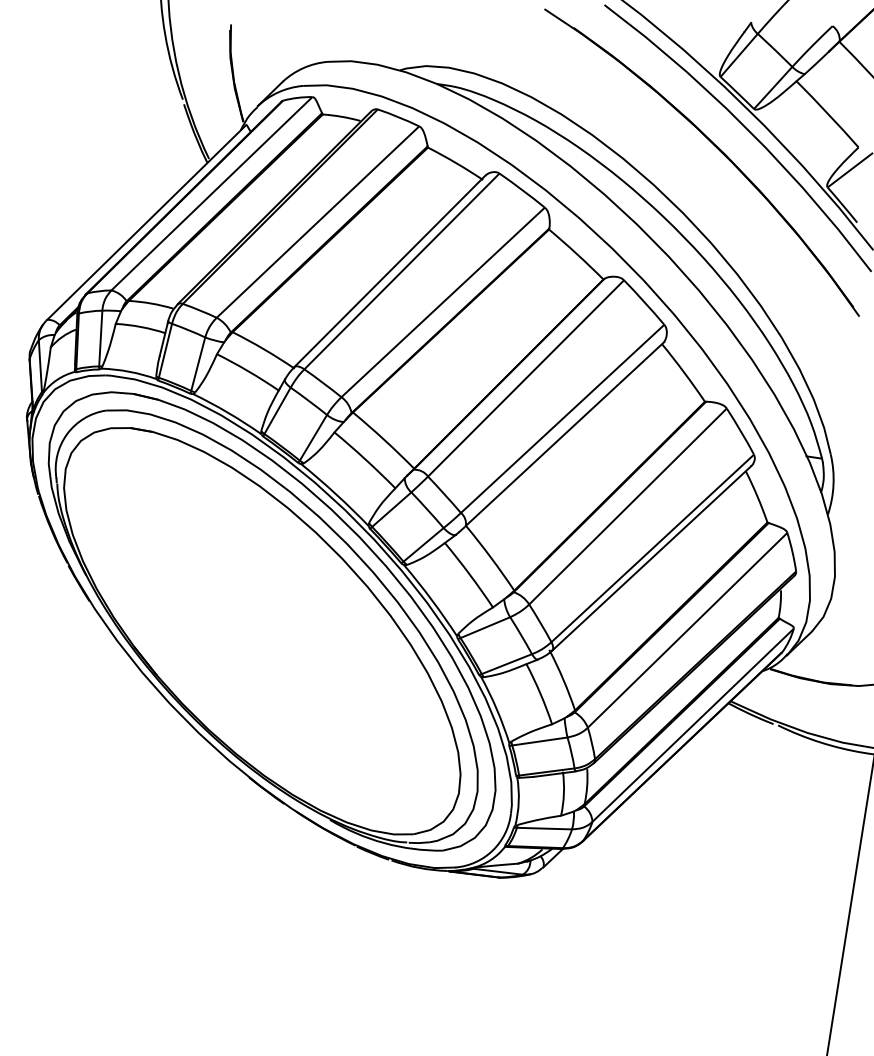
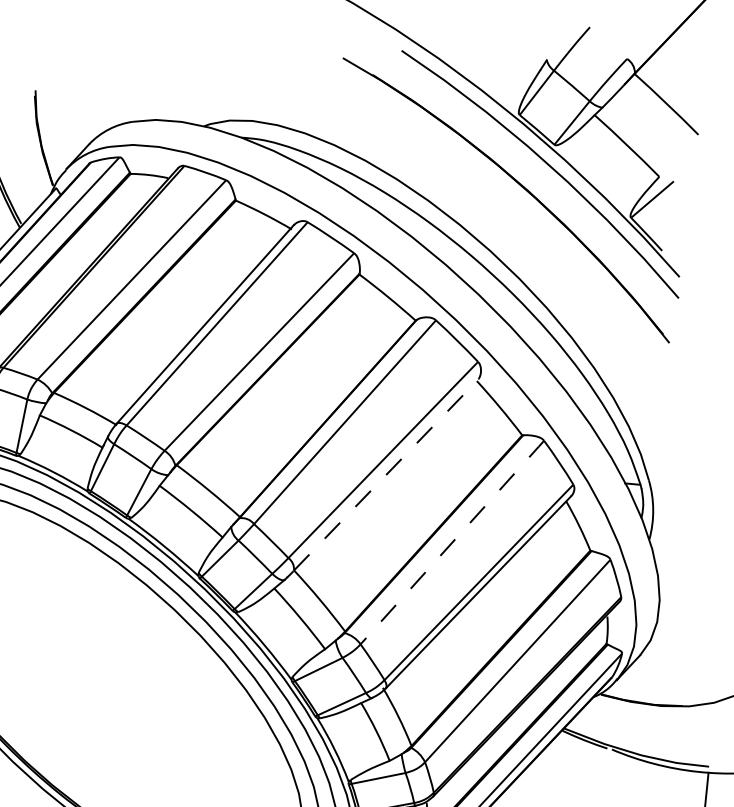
line: (565, 433) -> (386, 474), solid -> dashed
line: (628, 506) -> (452, 542), solid -> dashed

